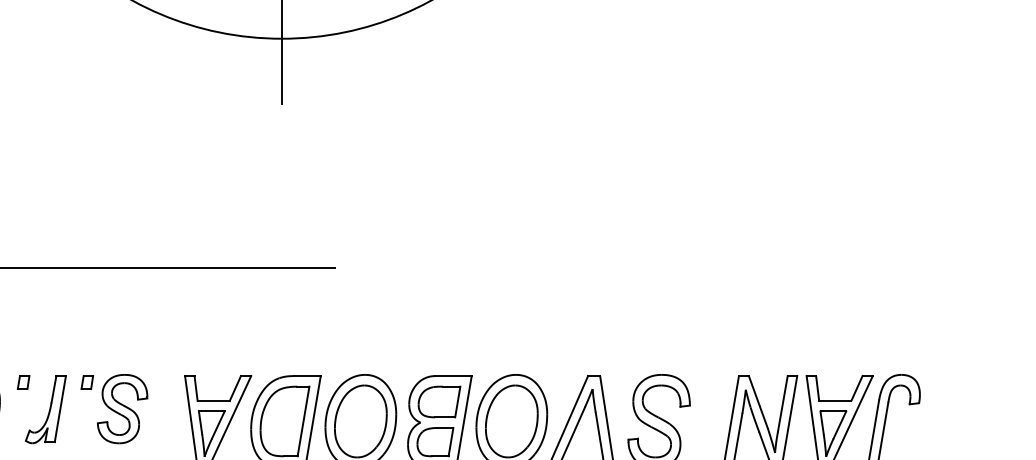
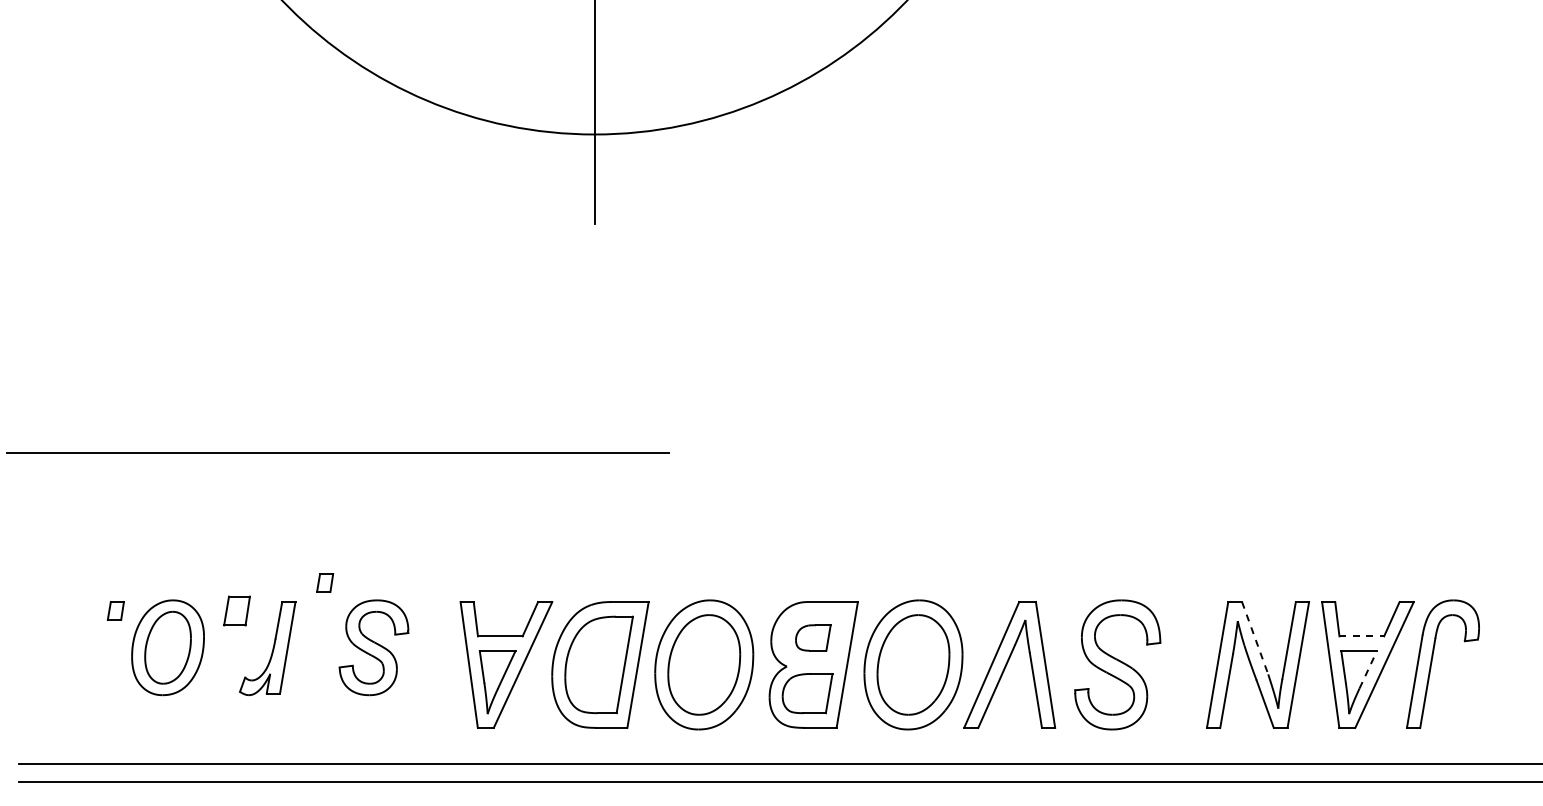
part: (23, 382) -> (236, 610), size x1.6
part: (87, 382) -> (325, 582), moved
line: (835, 400) -> (1362, 636), solid -> dashed
part: (439, 401) -> (813, 637), size x0.6
line: (758, 402) -> (1255, 638), solid -> dashed
line: (840, 424) -> (1368, 669), solid -> dashed

